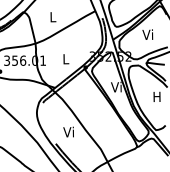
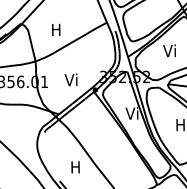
text: (52, 17) -> (55, 30), L -> H
text: (65, 58) -> (71, 79), L -> Vi
text: (68, 131) -> (74, 166), Vi -> H

